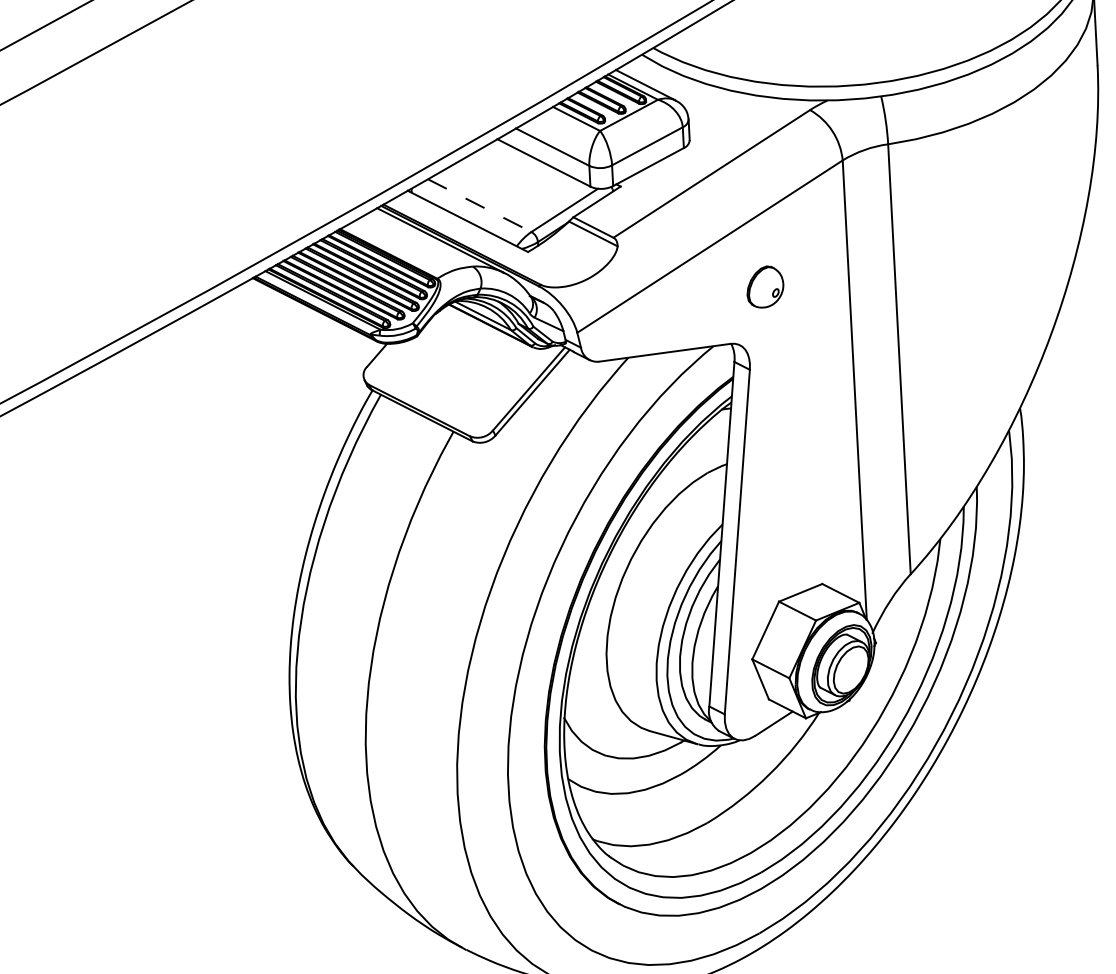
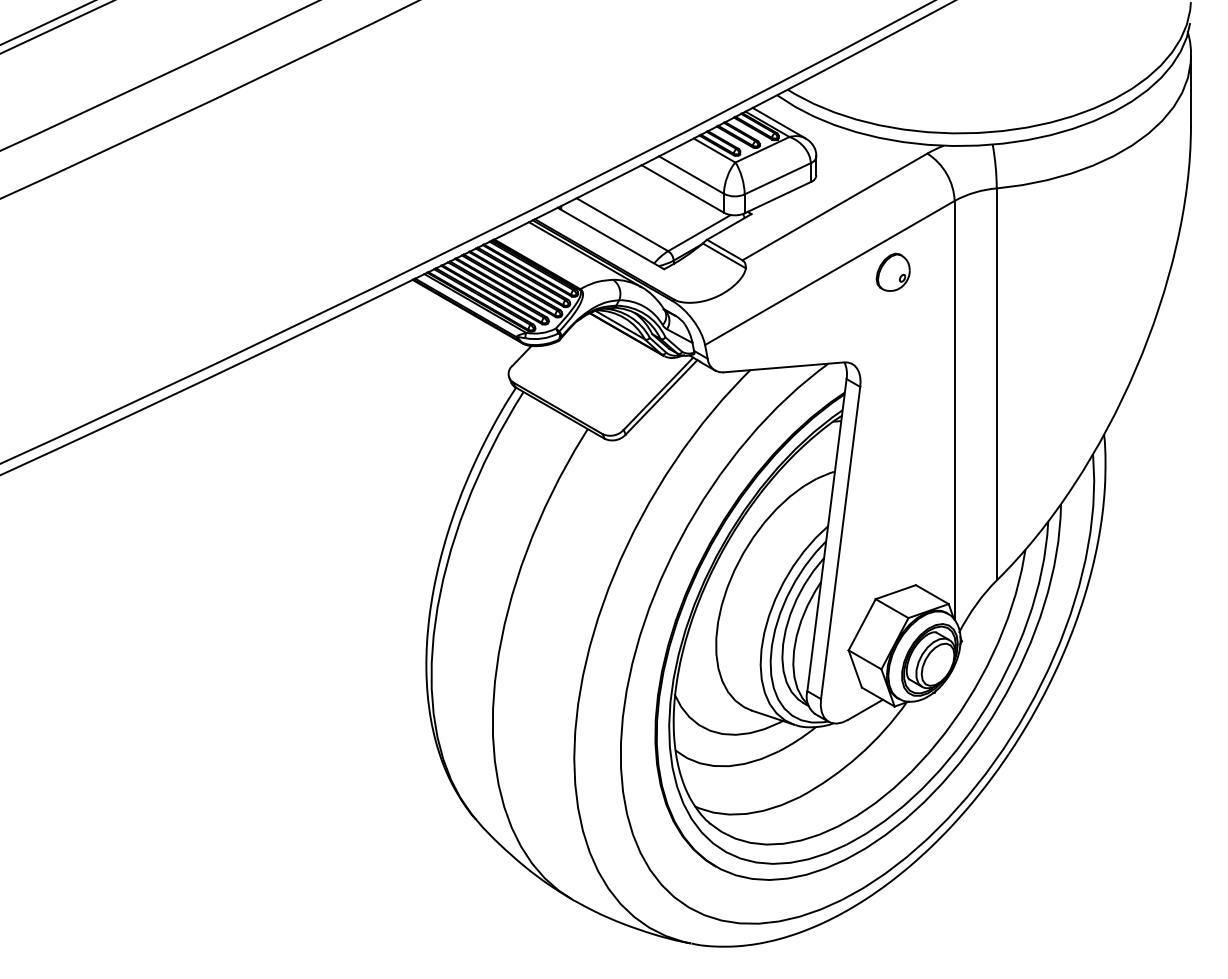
line: (479, 205) -> (622, 224), dashed -> solid
part: (764, 286) -> (892, 271), moved

